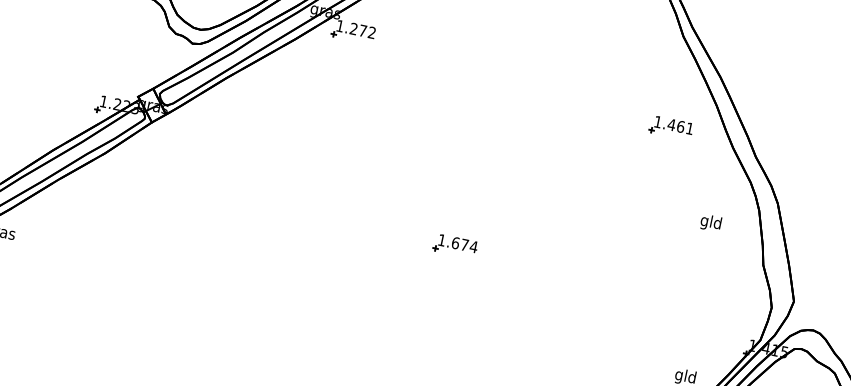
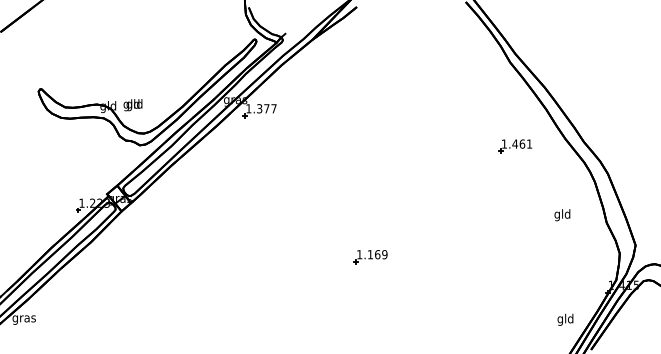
text: (362, 30) -> (266, 108), 1.272 -> 1.377
part: (671, 128) -> (515, 146), moved
text: (710, 223) -> (562, 215), moved
text: (464, 244) -> (377, 254), 1.674 -> 1.169

